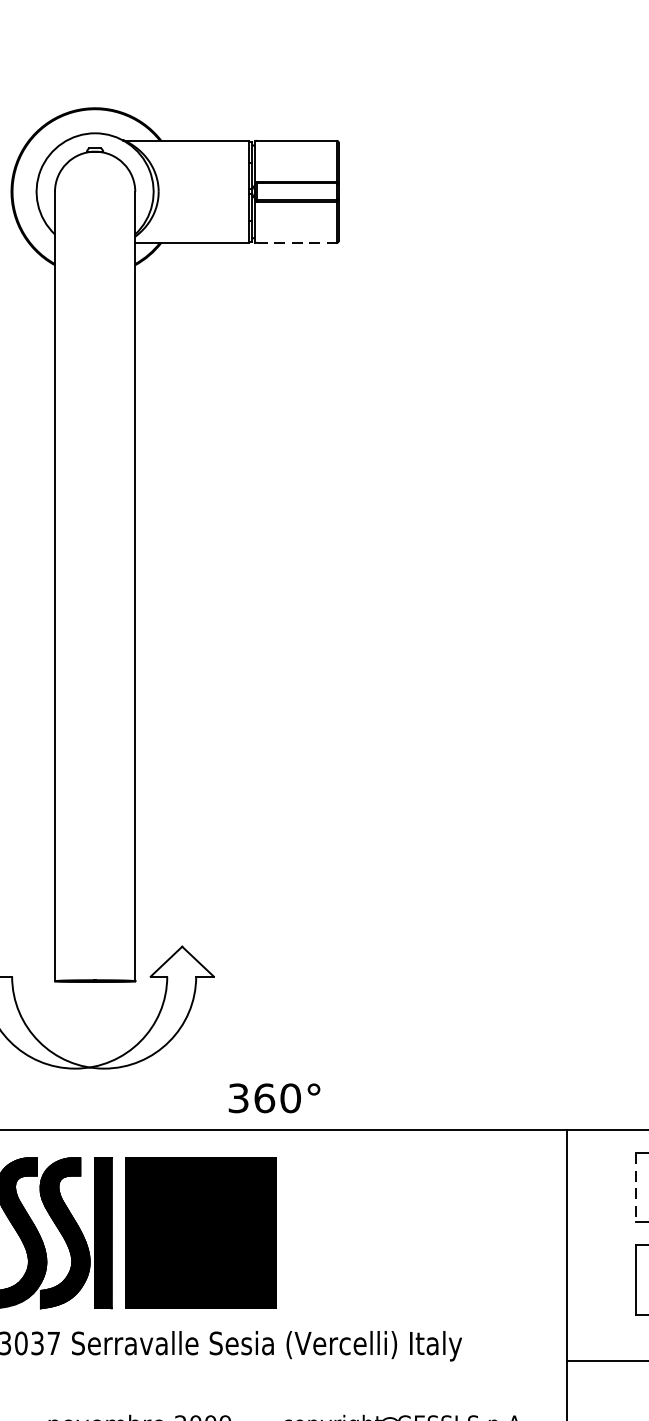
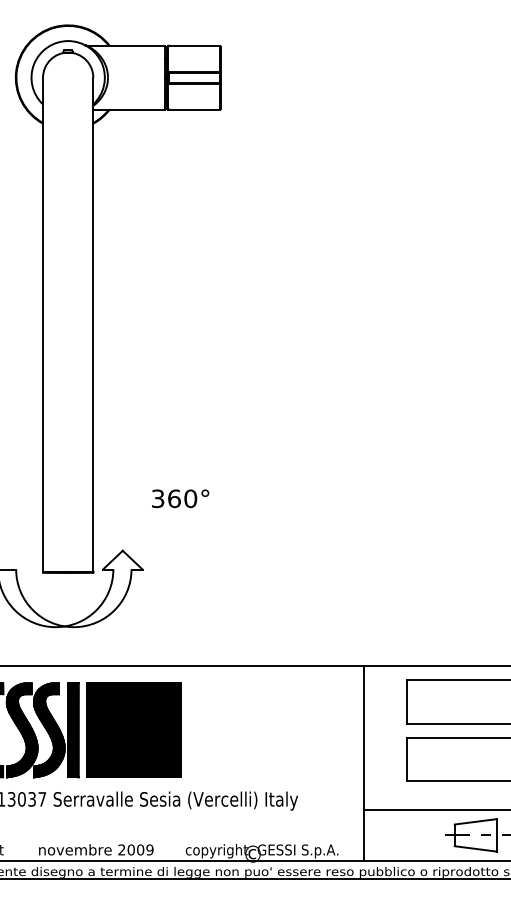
line: (298, 242) -> (195, 109), dashed -> solid
text: (274, 1097) -> (180, 498), moved
line: (635, 1187) -> (406, 701), dashed -> solid

